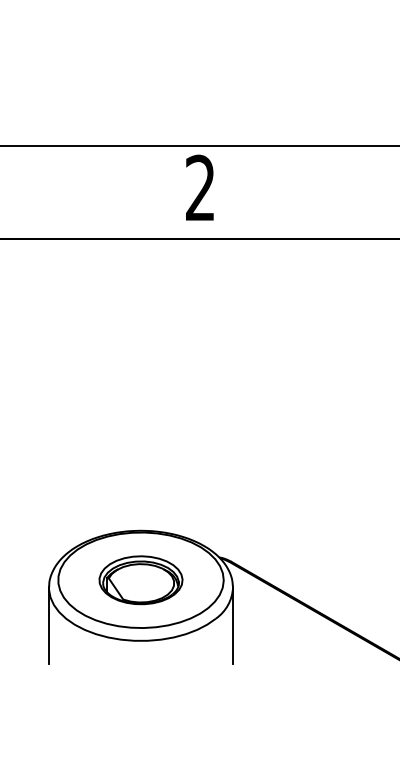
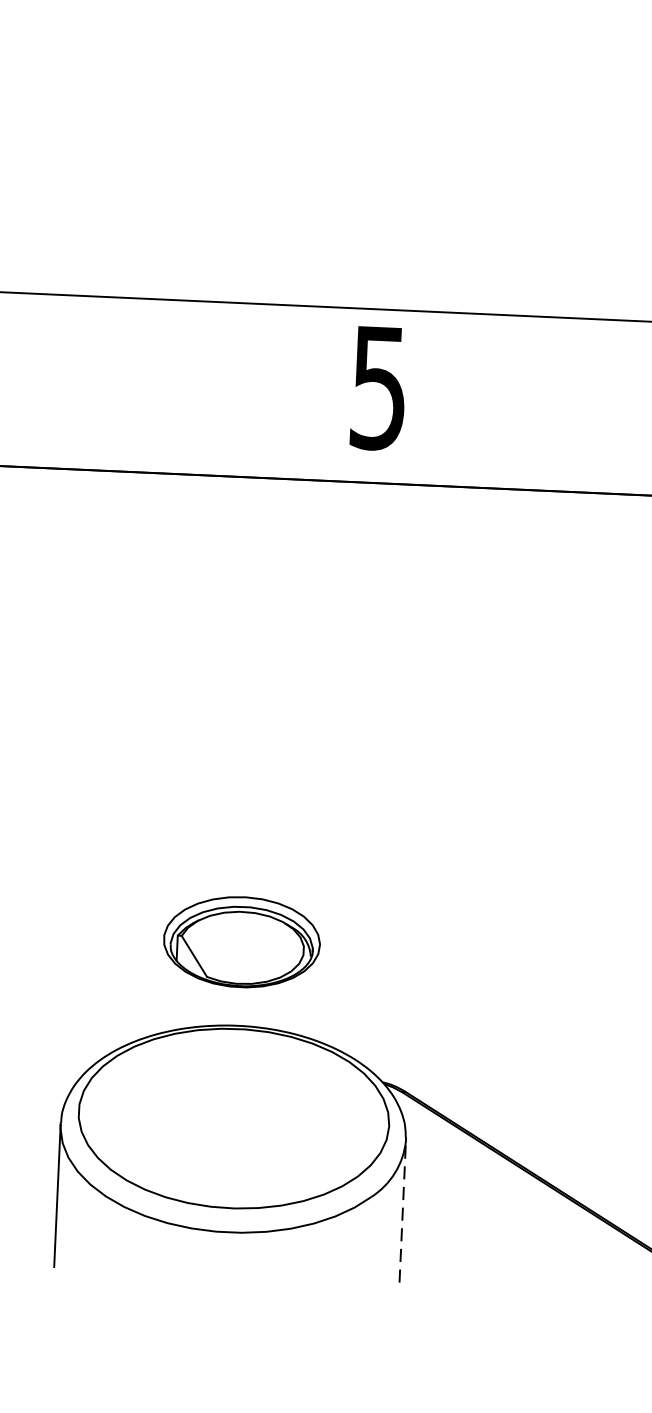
text: (200, 187) -> (379, 386), 2 -> 5
part: (140, 580) -> (240, 942), moved
line: (233, 625) -> (403, 1211), solid -> dashed

